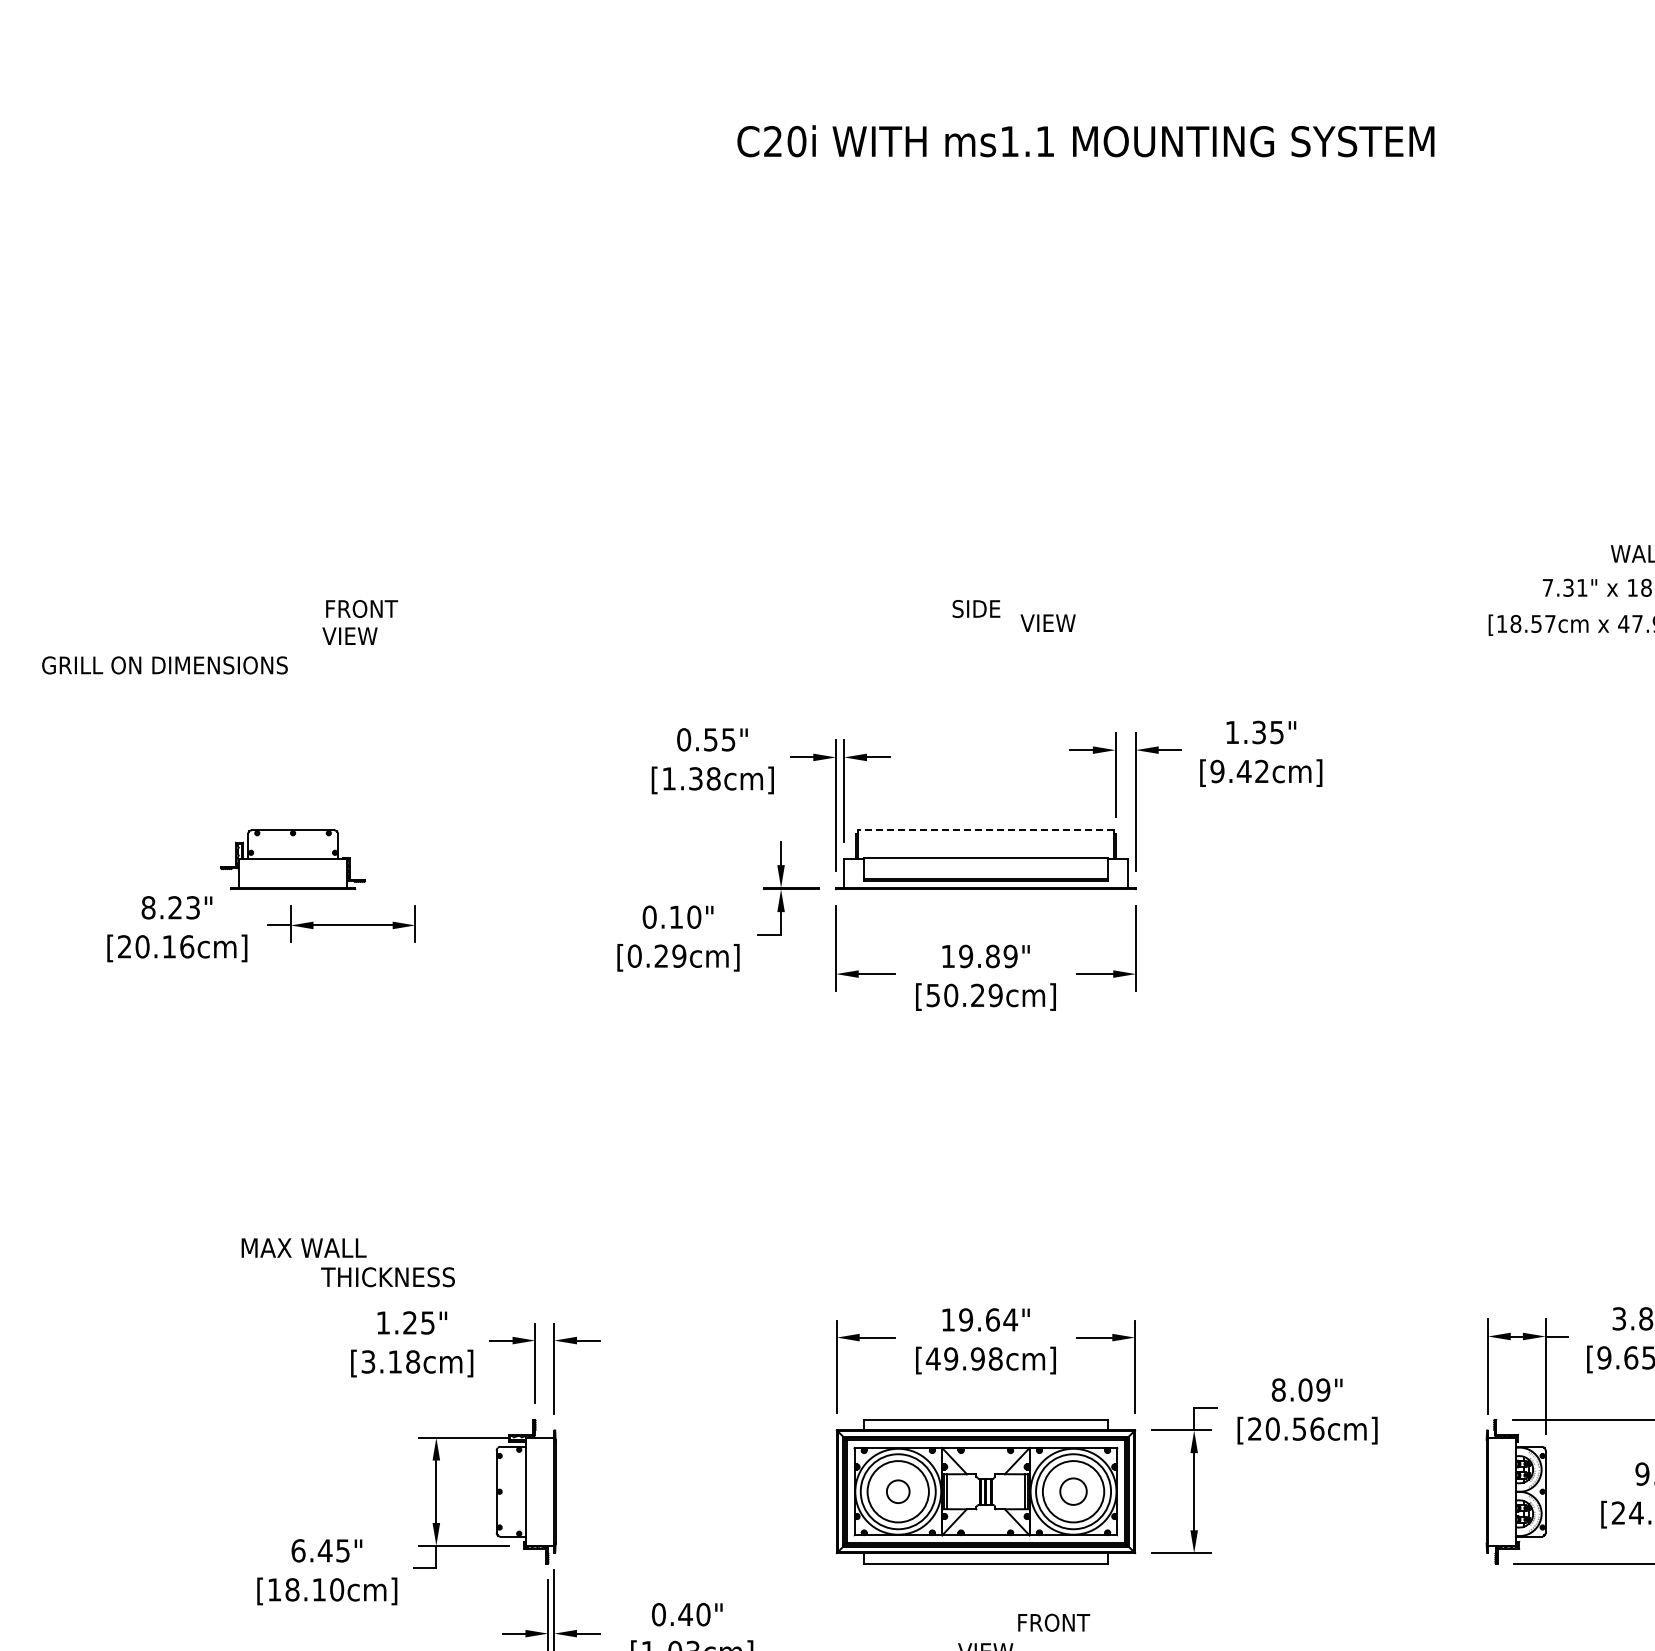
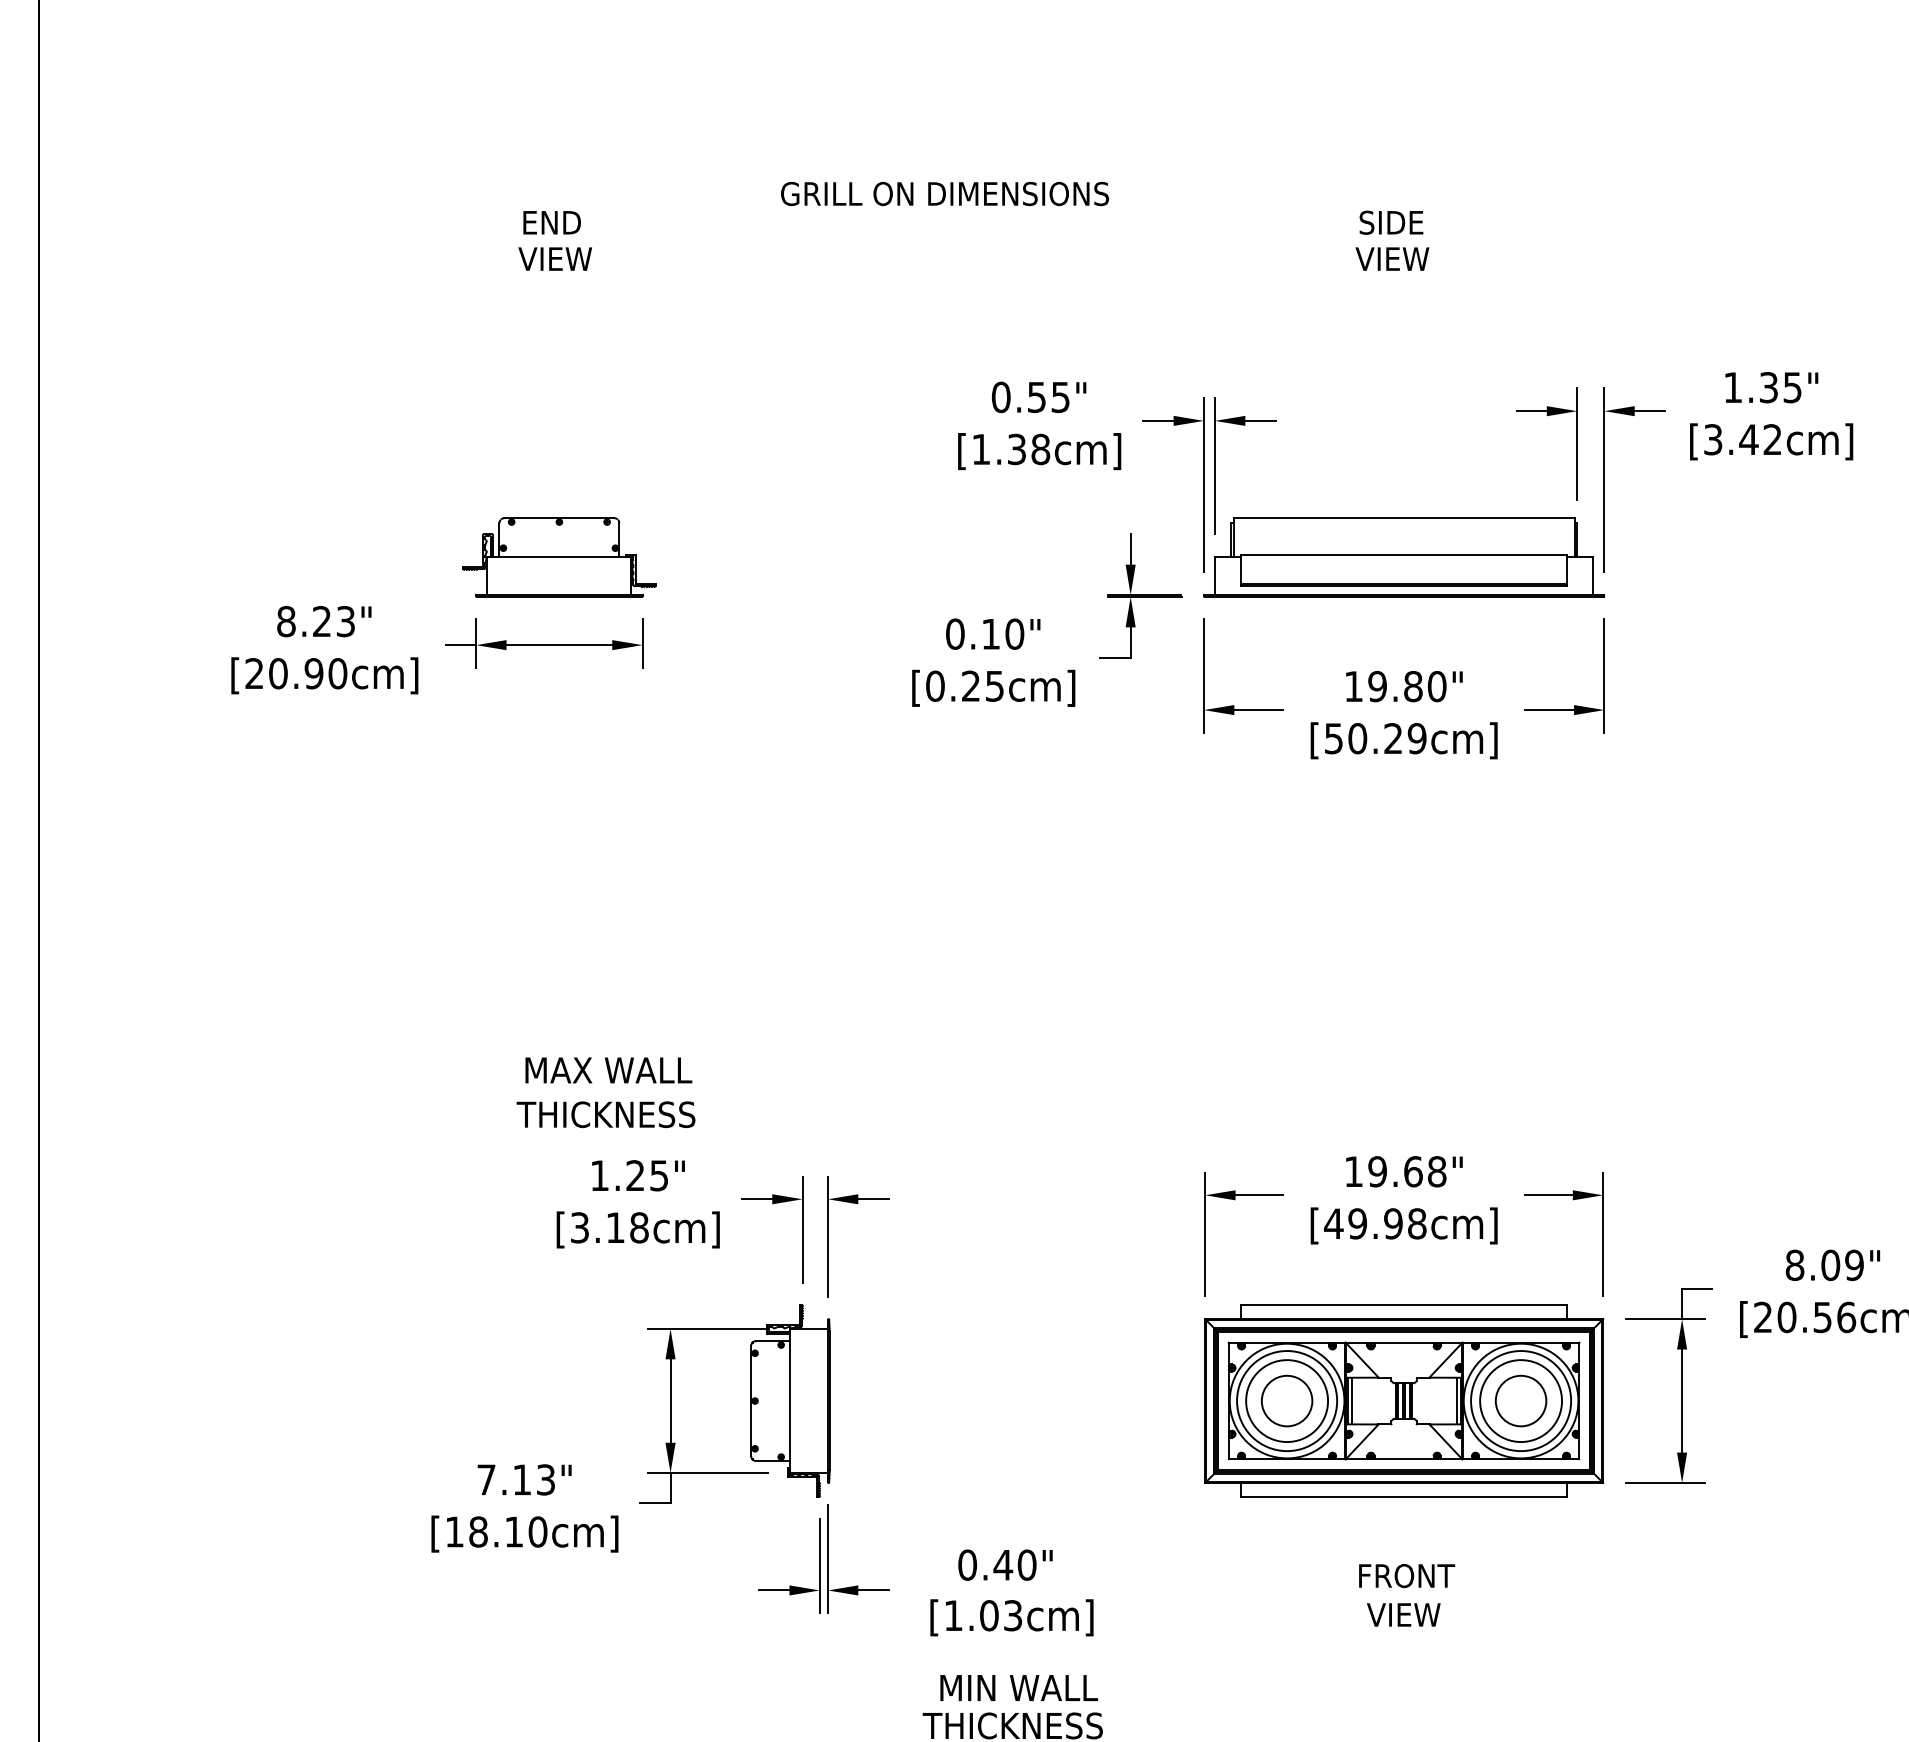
text: (363, 608) -> (573, 222), FRONT -> END
text: (1047, 622) -> (1391, 258), moved
text: (164, 665) -> (944, 194), moved
text: (1217, 771) -> (1713, 439), [9.42cm] -> [3.42cm]
line: (985, 830) -> (1403, 518), dashed -> solid
part: (292, 859) -> (558, 557), moved
text: (178, 946) -> (326, 673), [20.16cm] -> [20.90cm]
text: (679, 955) -> (995, 685), [0.29cm] -> [0.25cm]
text: (1010, 956) -> (1436, 686), 19.89" -> 19.80"
text: (303, 1247) -> (607, 1069), moved
text: (1010, 1319) -> (1436, 1171), 19.64" -> 19.68"
circle: (898, 1491) -> (1287, 1400), size x1.67
circle: (1073, 1491) -> (1521, 1400), size x1.43
text: (320, 1550) -> (515, 1479), 6.45" -> 7.13"
text: (1054, 1622) -> (1407, 1575), moved

